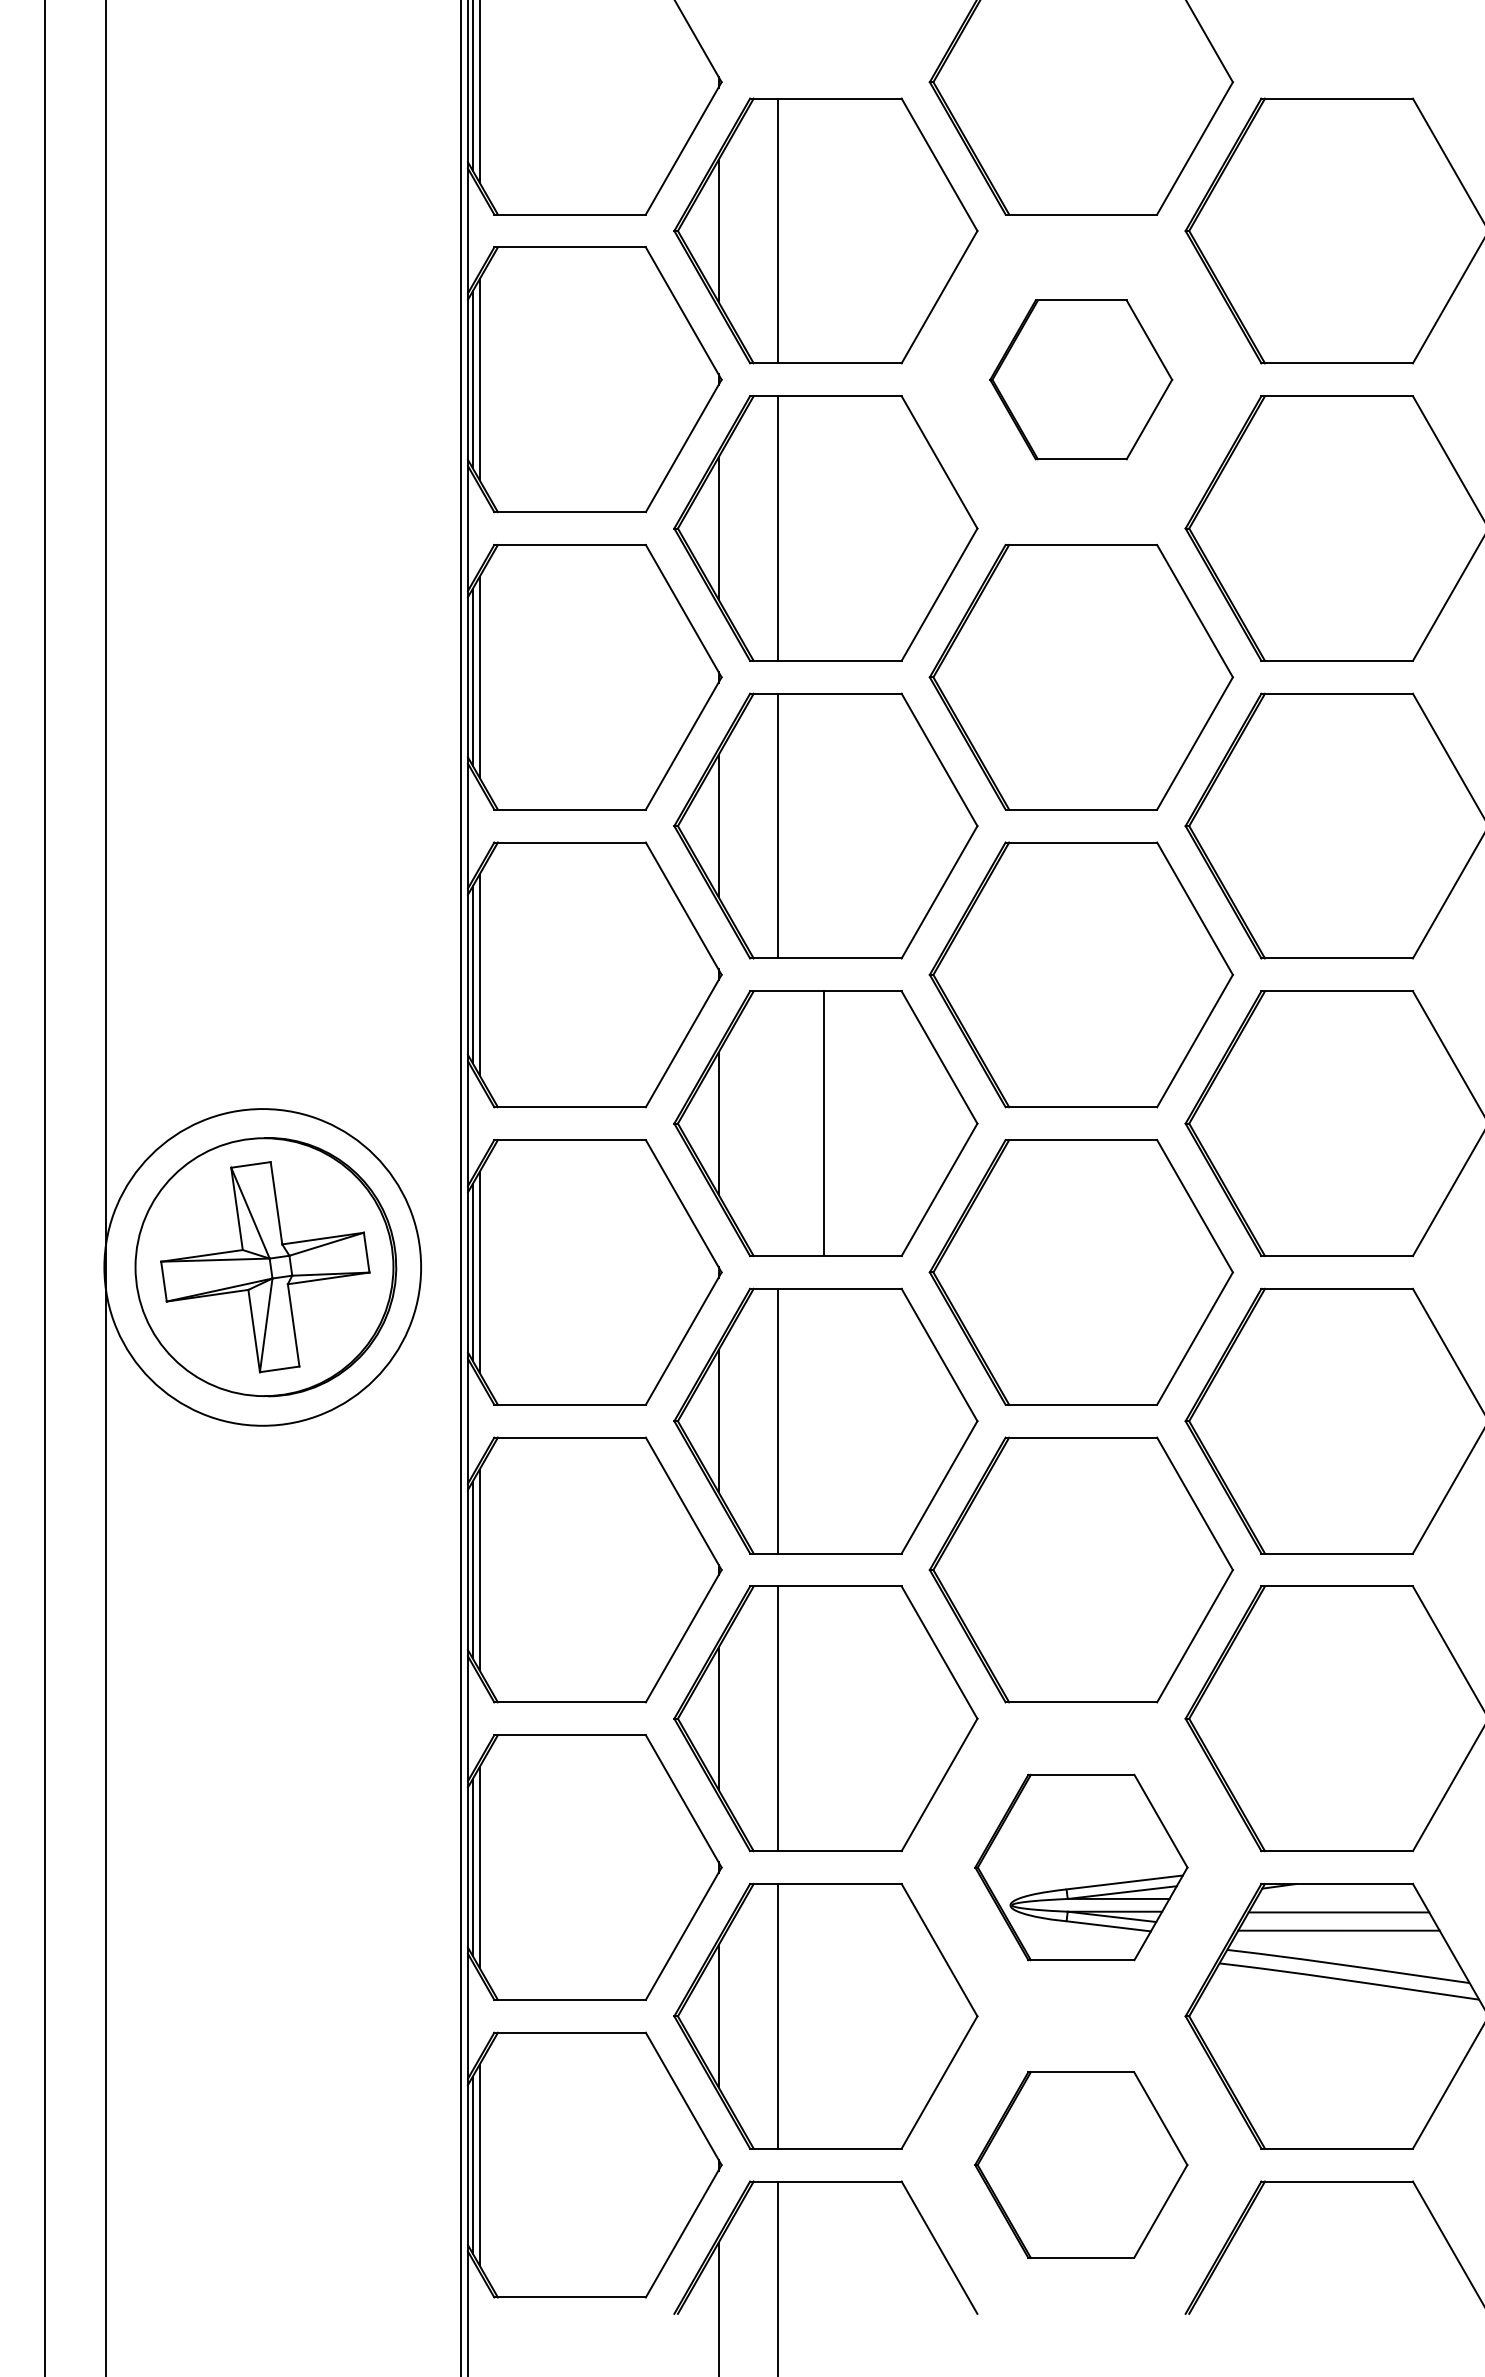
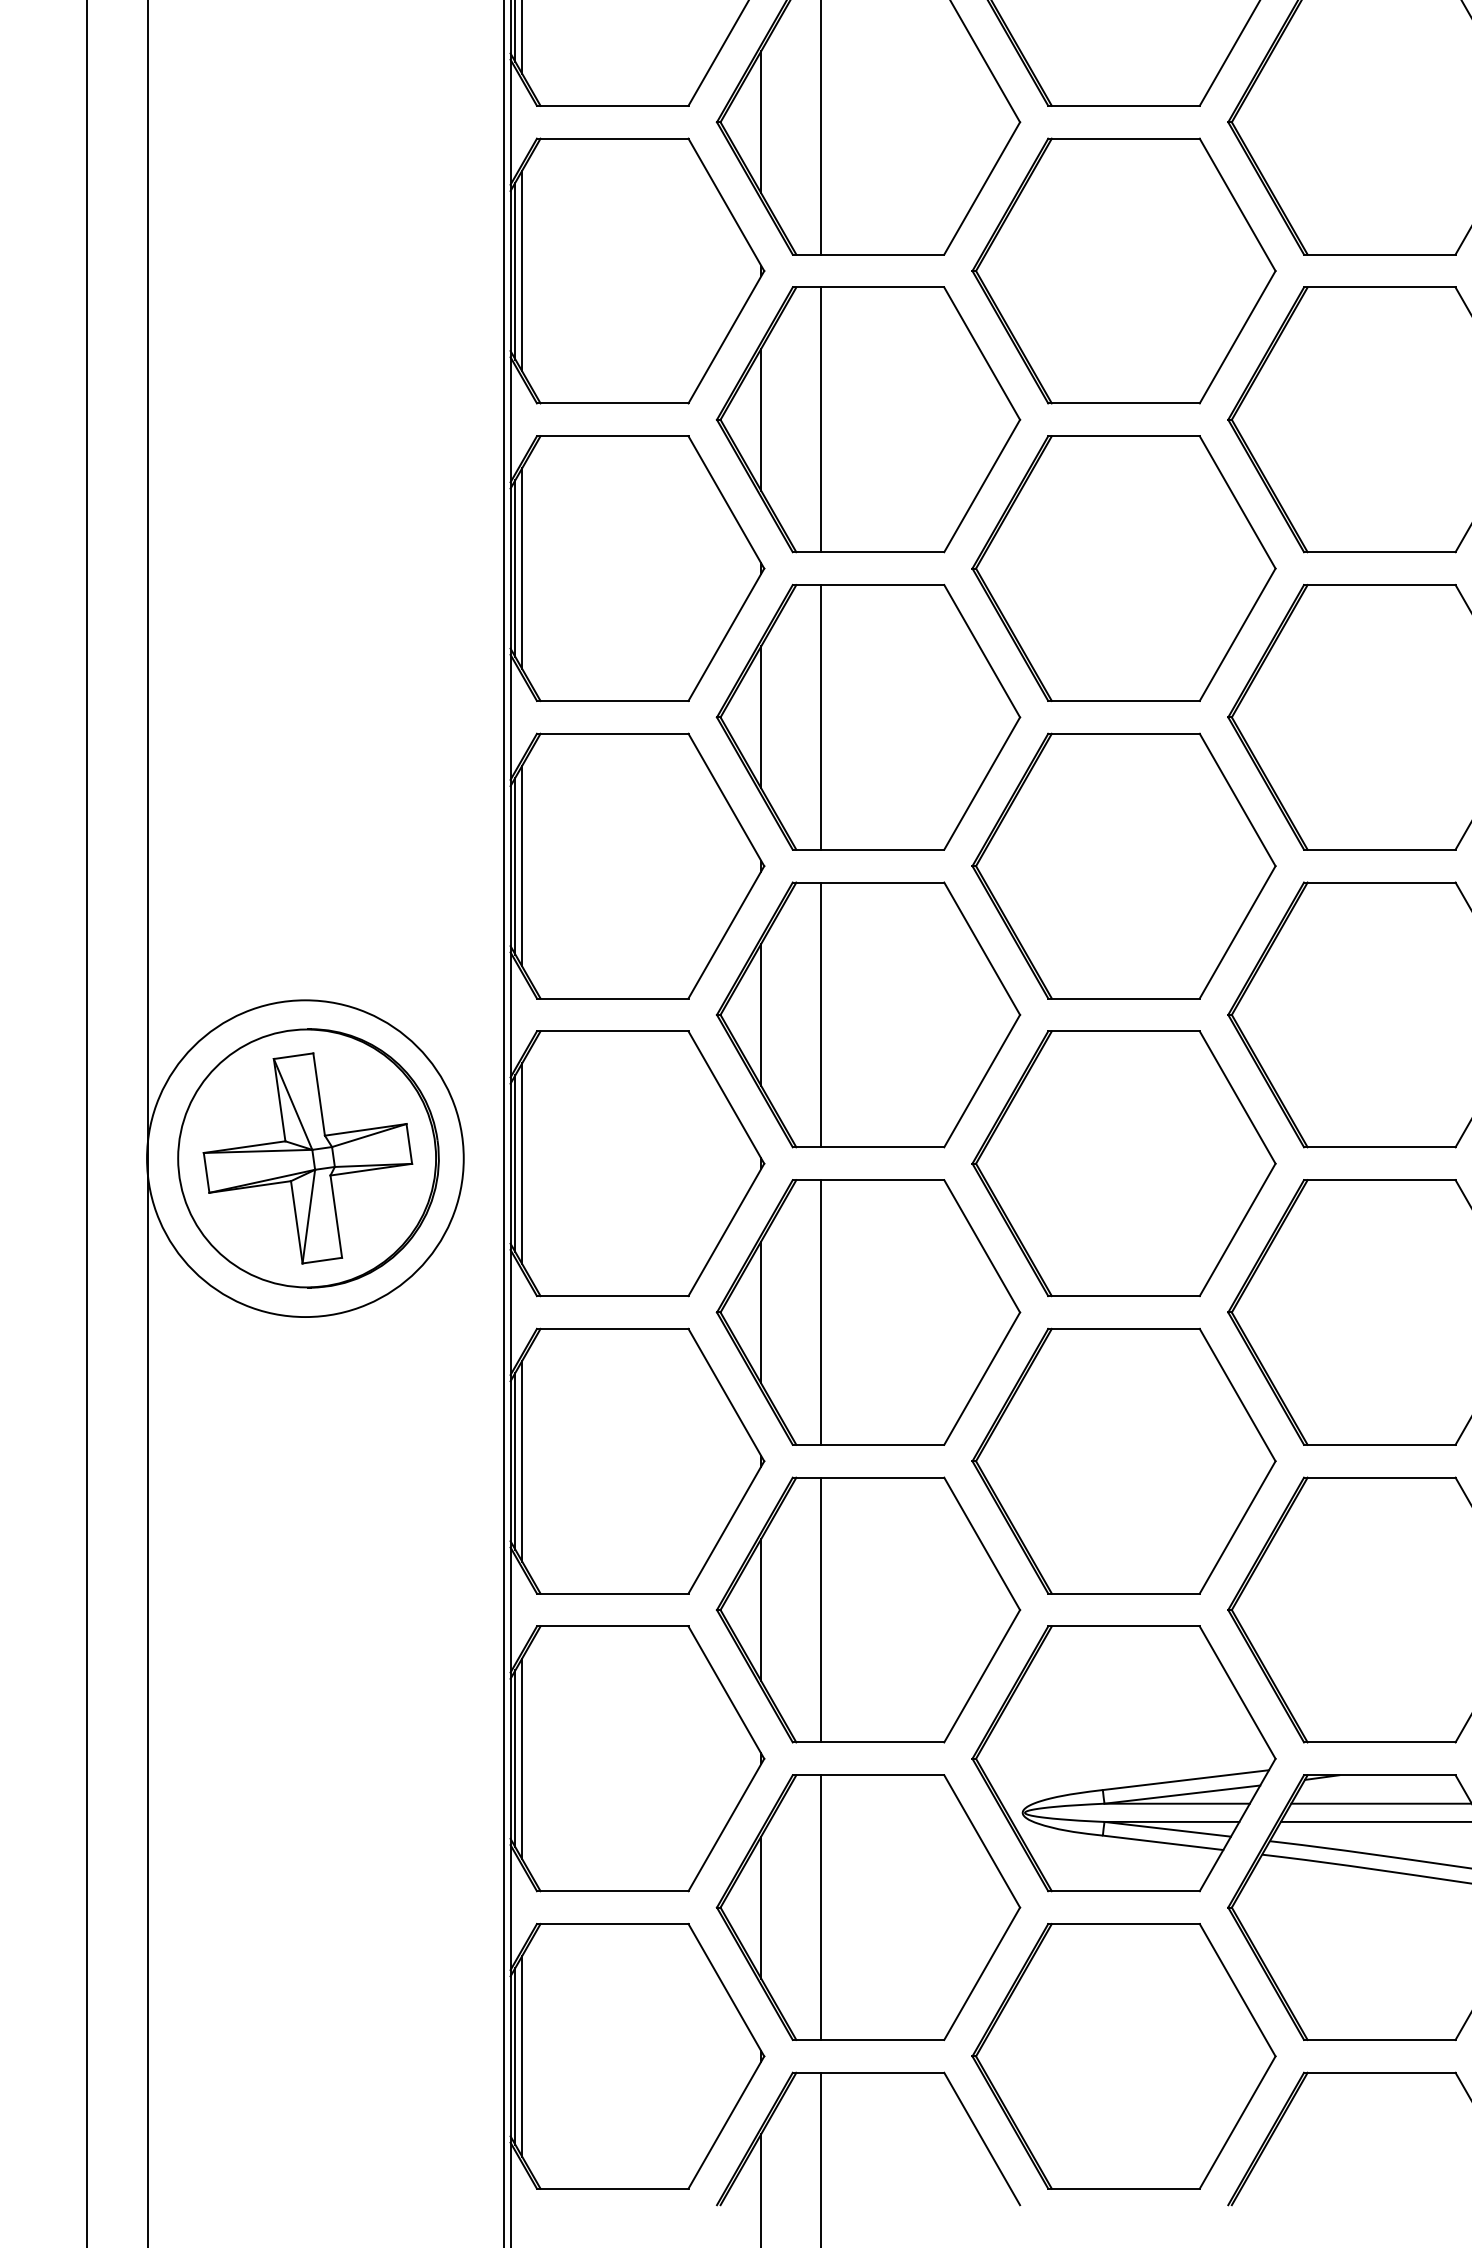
part: (1080, 379) -> (1123, 270), size x1.67
line: (824, 1123) -> (821, 1014), moved
part: (1081, 1867) -> (1124, 1758), size x1.43
part: (1080, 2164) -> (1123, 2055), size x1.43

